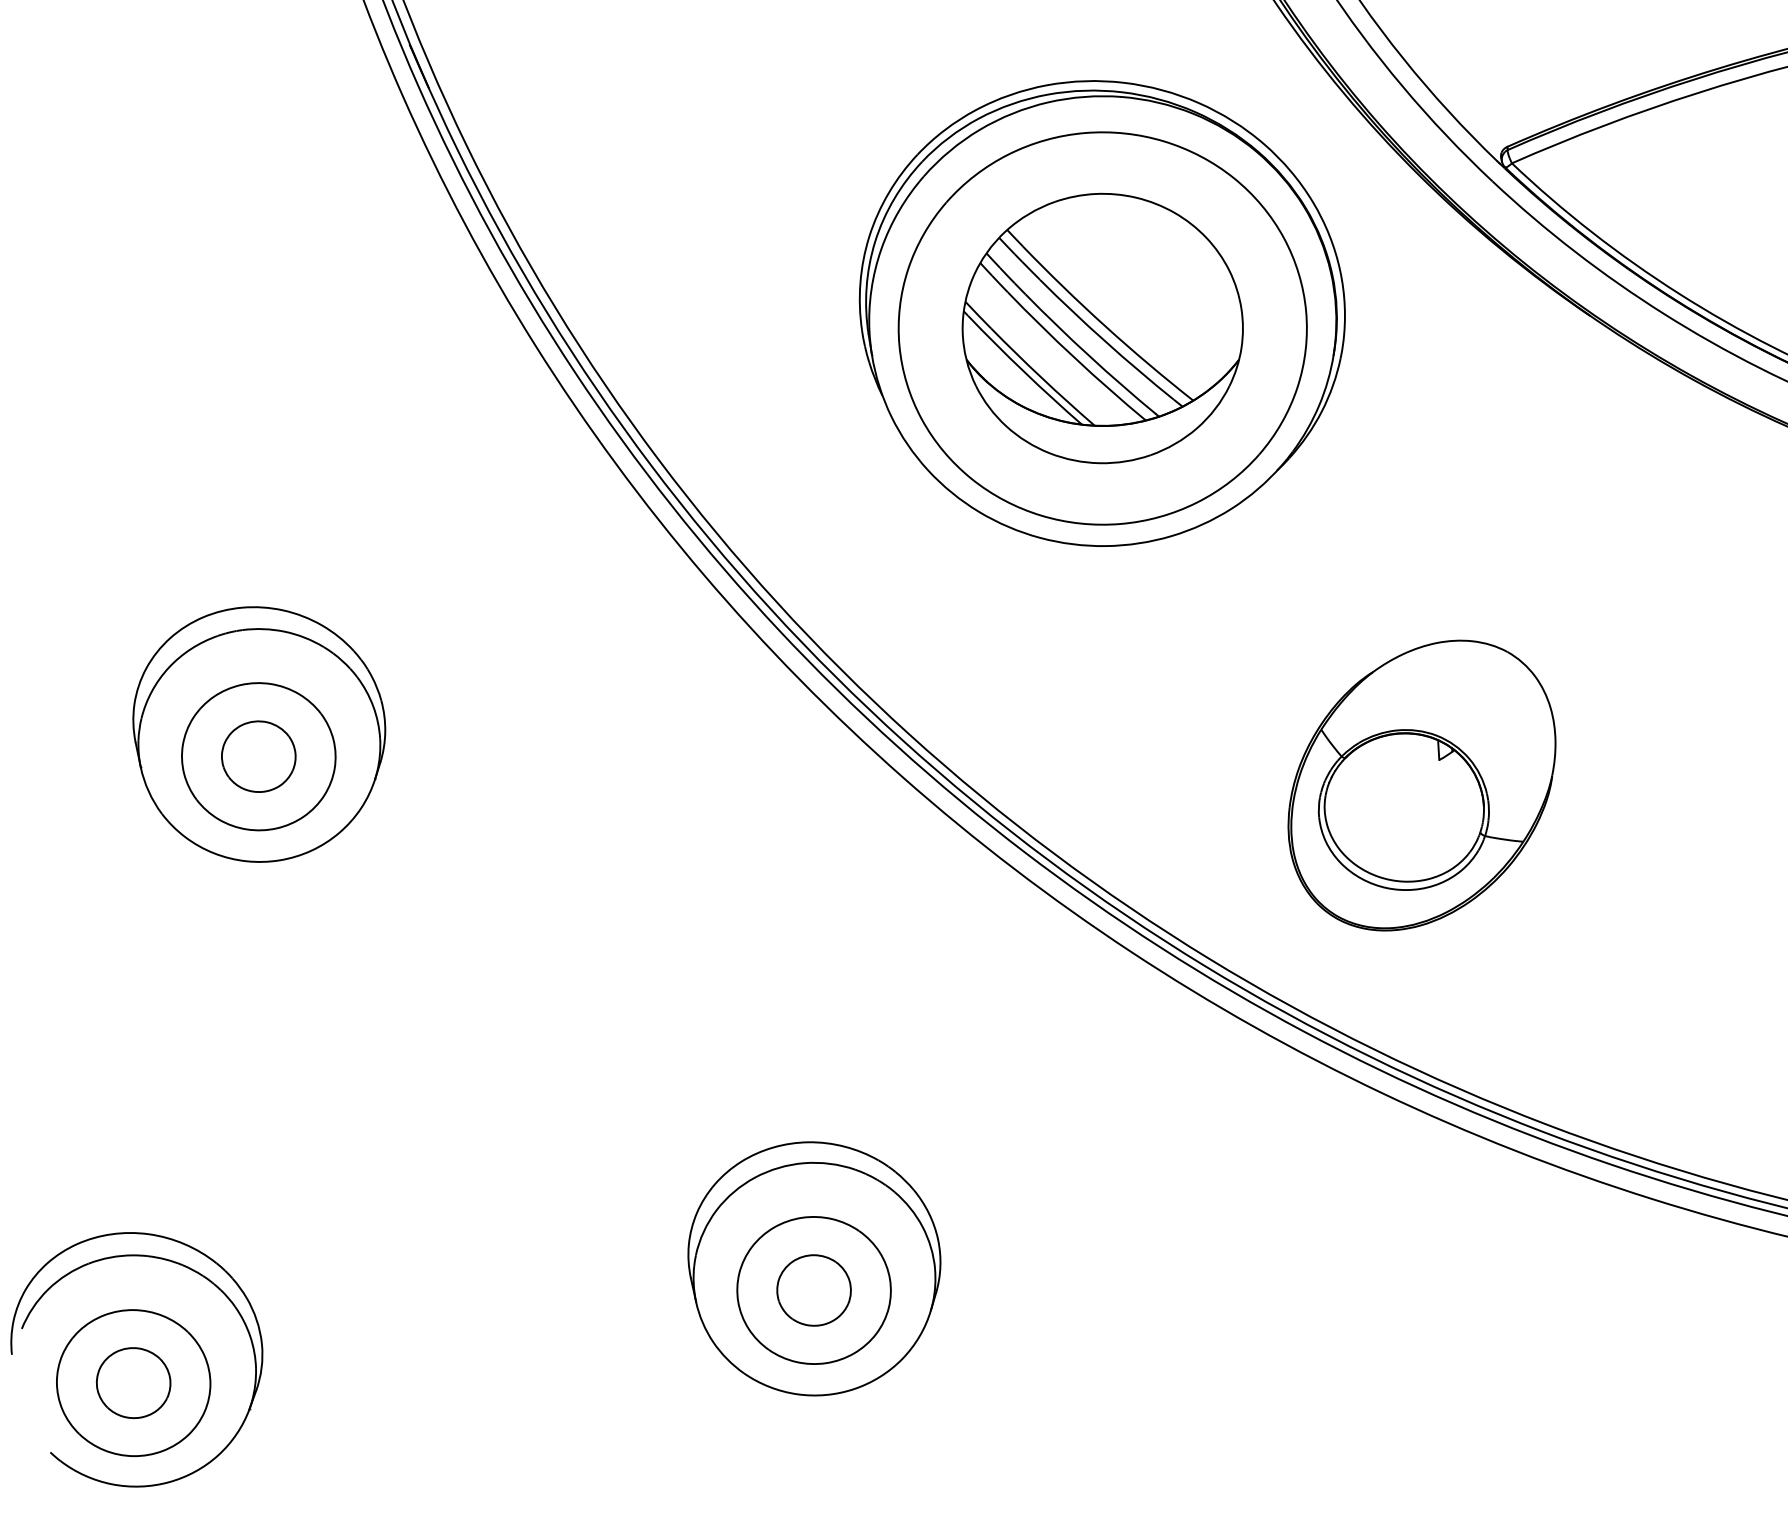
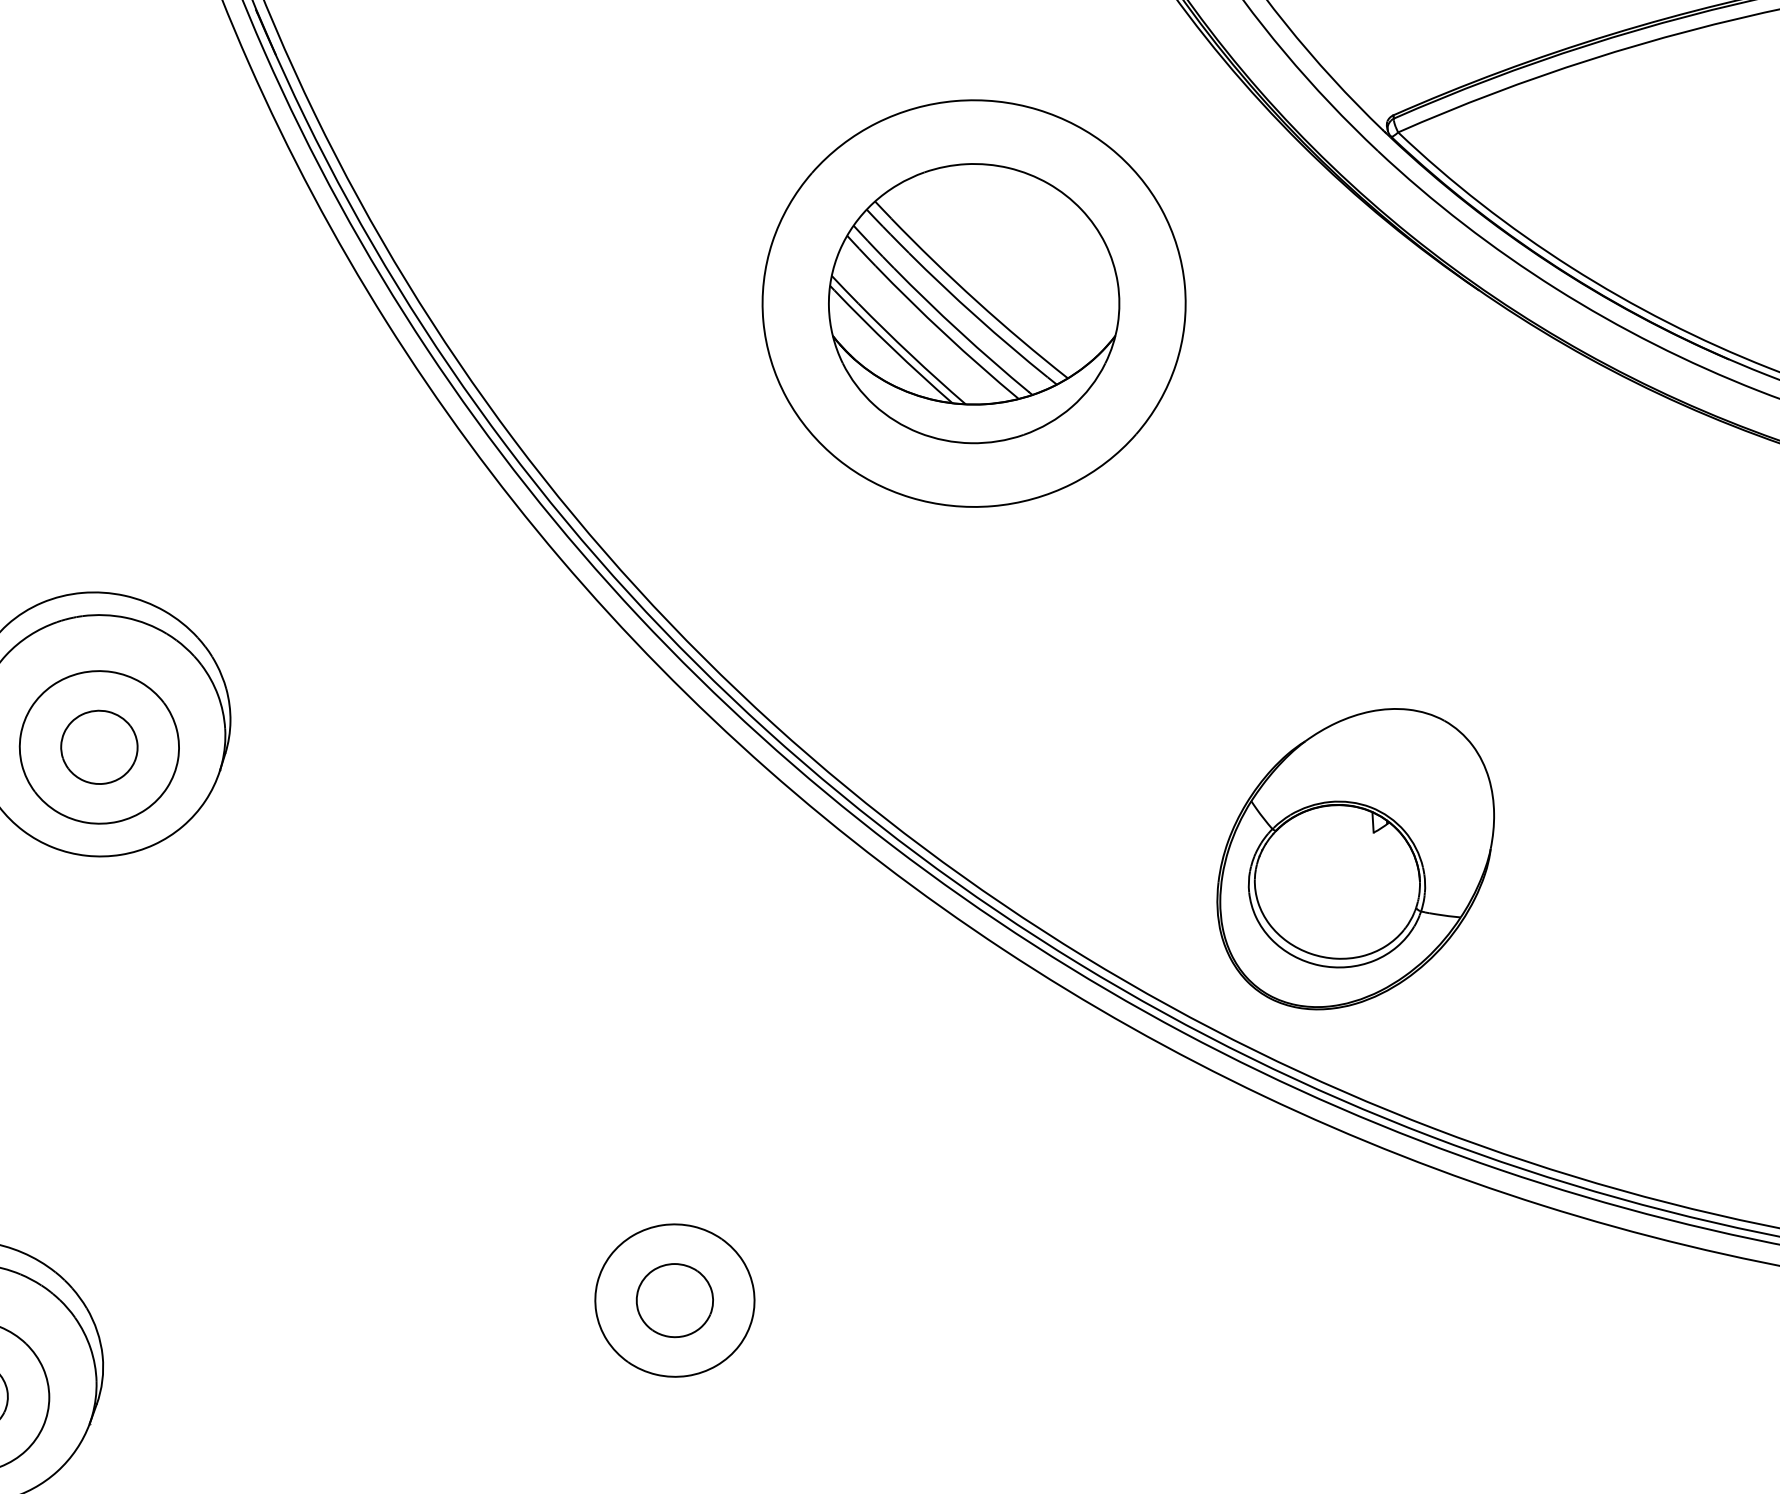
part: (1101, 313) -> (972, 288), removed
part: (1421, 785) -> (1355, 859), moved
part: (814, 1268) -> (675, 1277), removed

